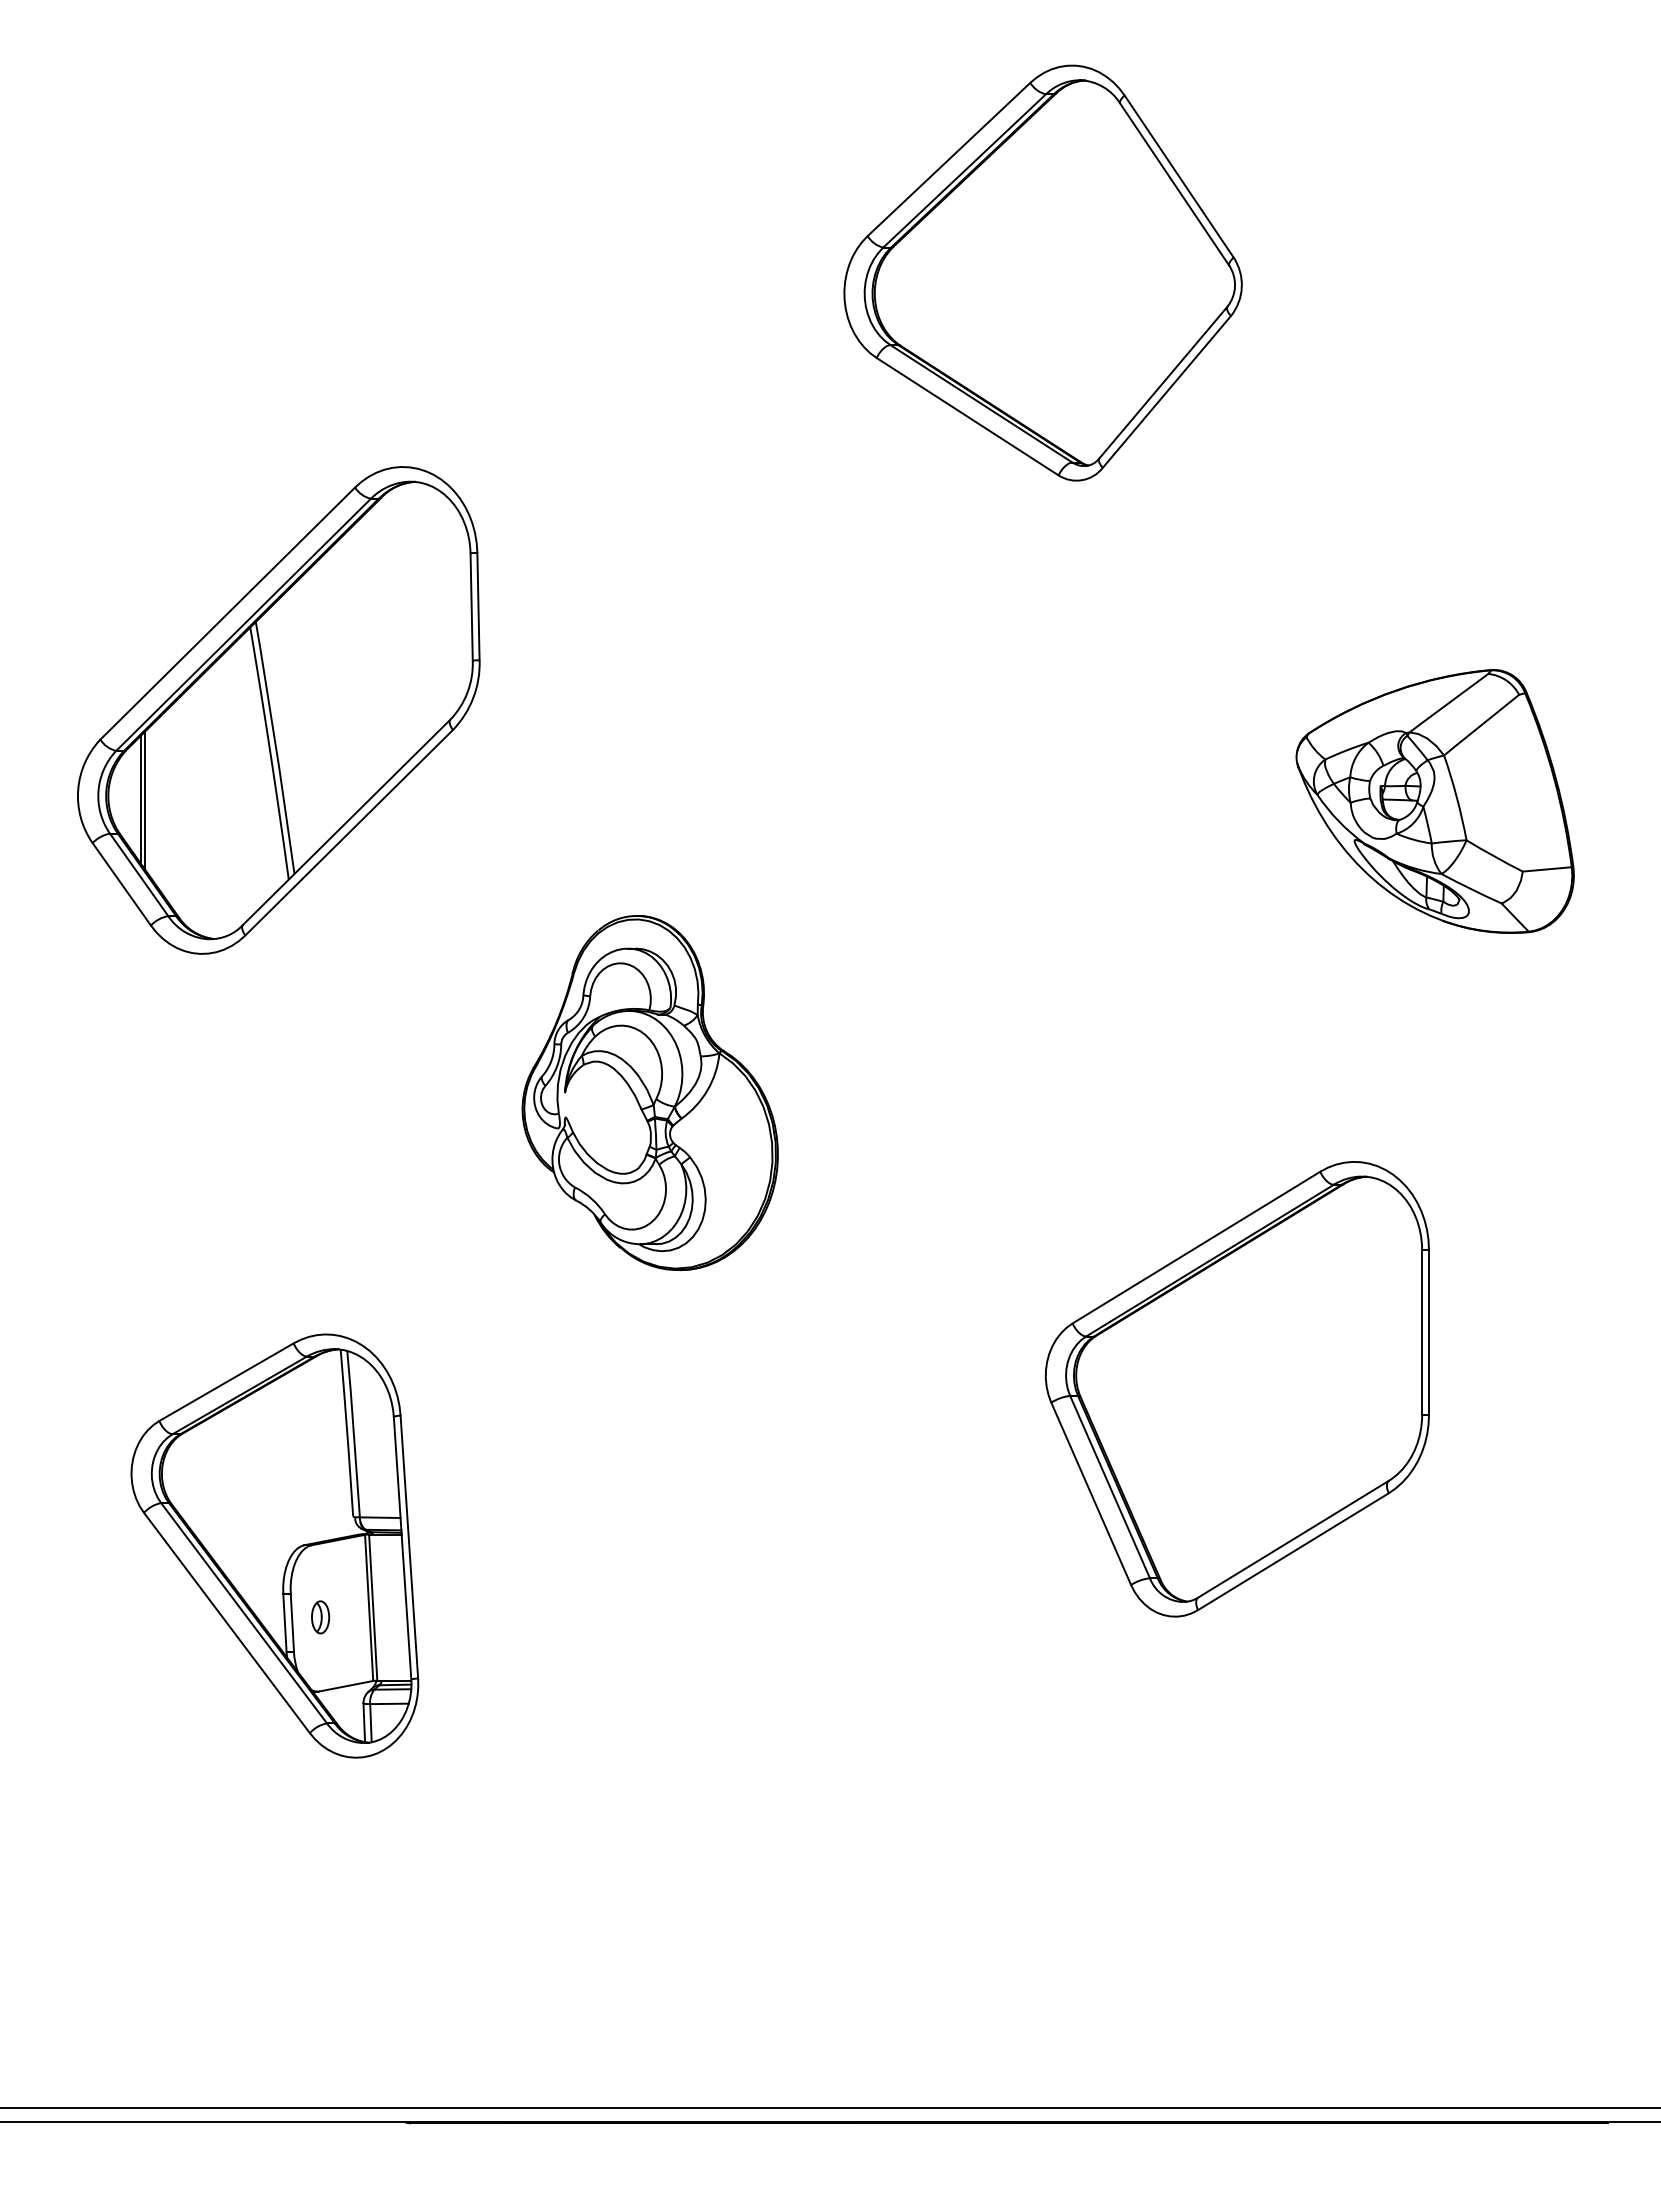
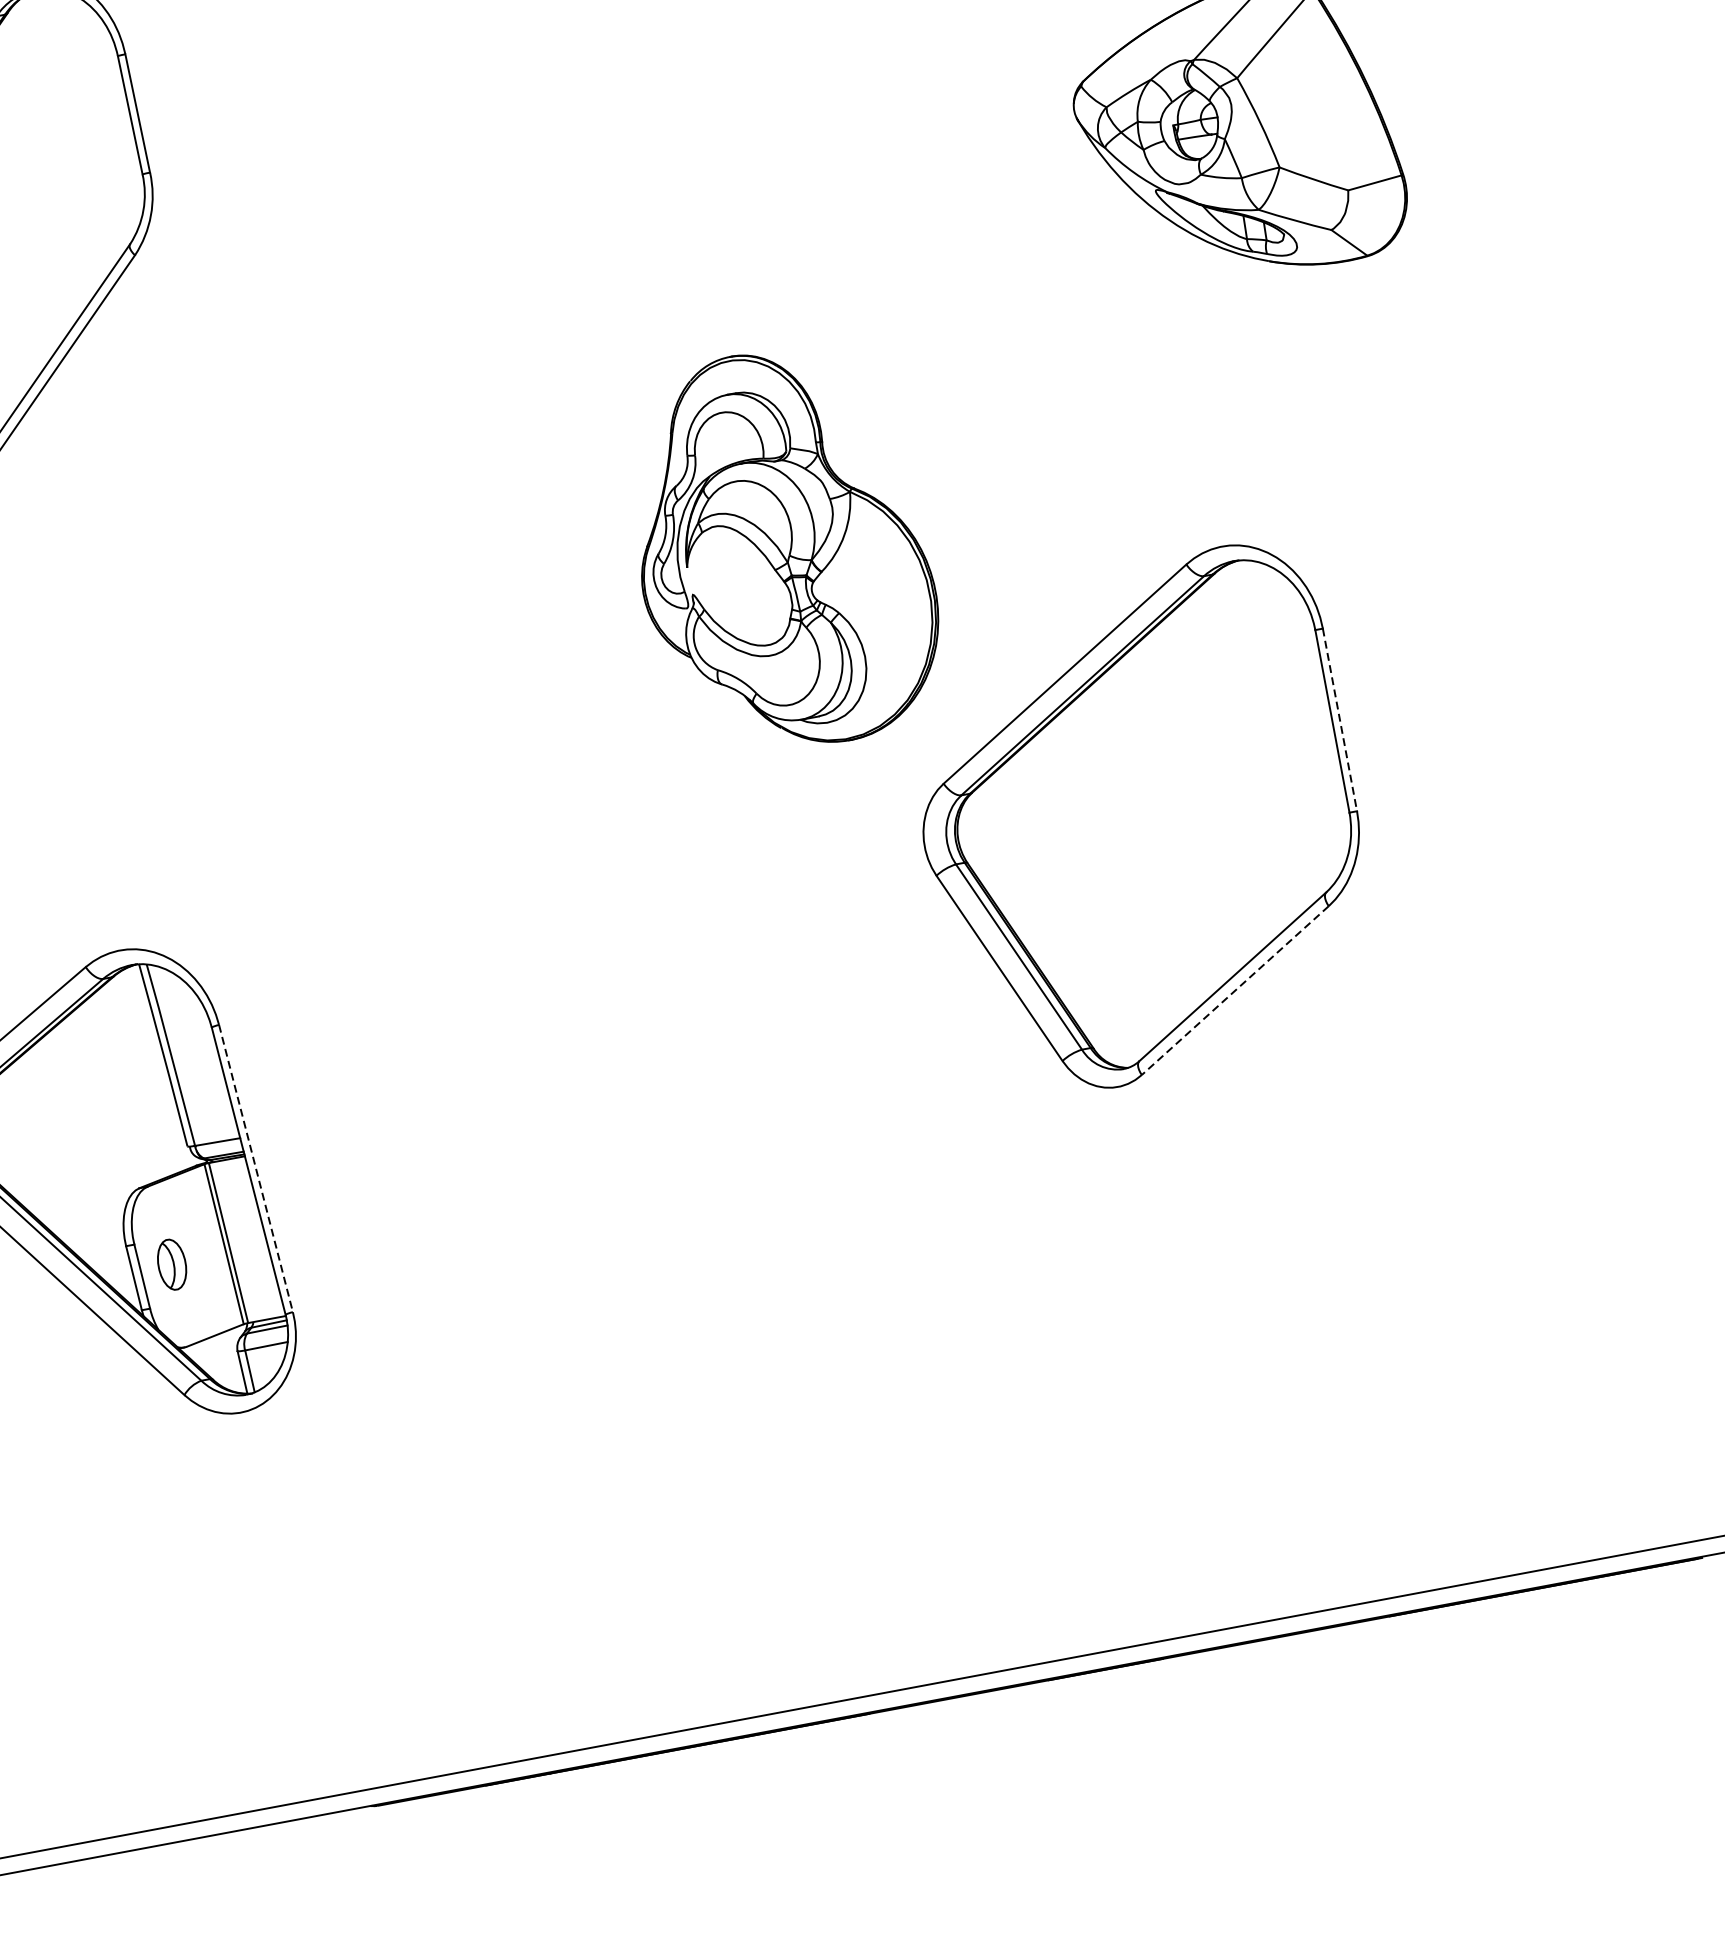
part: (649, 1092) -> (780, 549), moved
line: (1428, 1333) -> (1339, 721), solid -> dashed
line: (409, 1547) -> (256, 1168), solid -> dashed
line: (1293, 1551) -> (1235, 990), solid -> dashed
part: (320, 1617) -> (172, 1264), size x1.4

